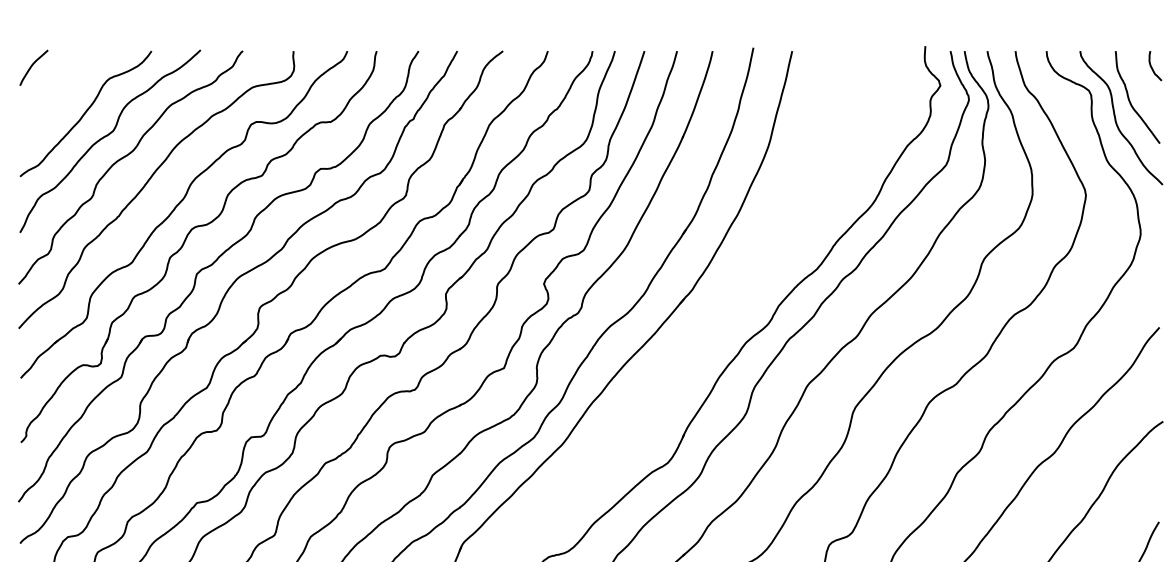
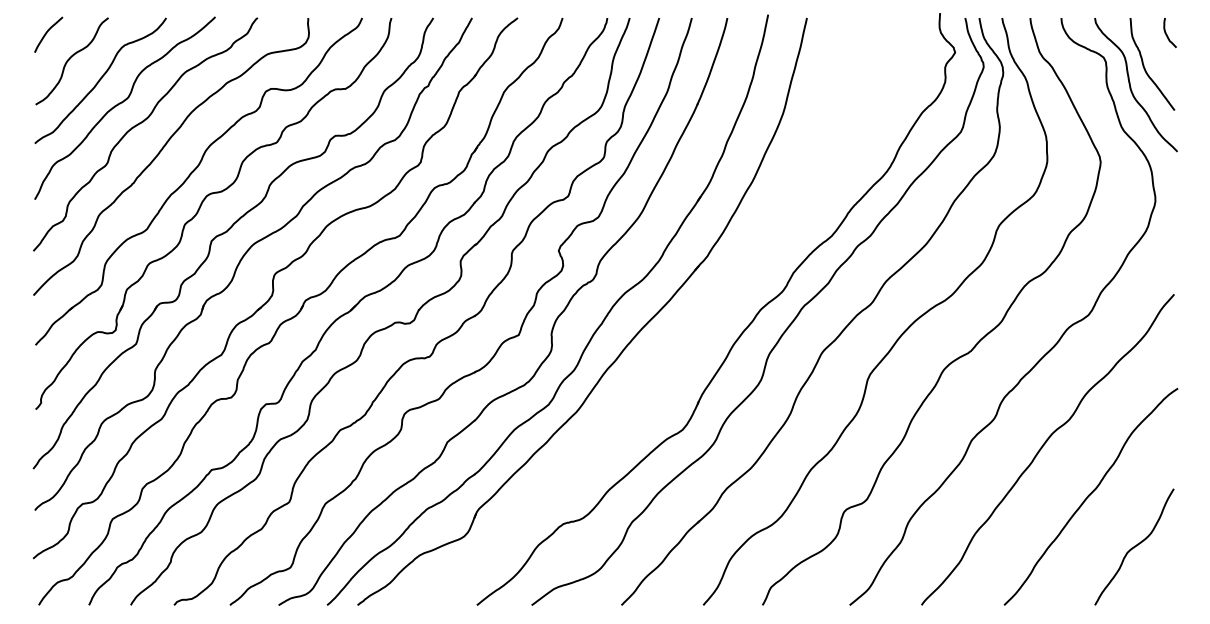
curve: (55, 92) -> (70, 59), added

